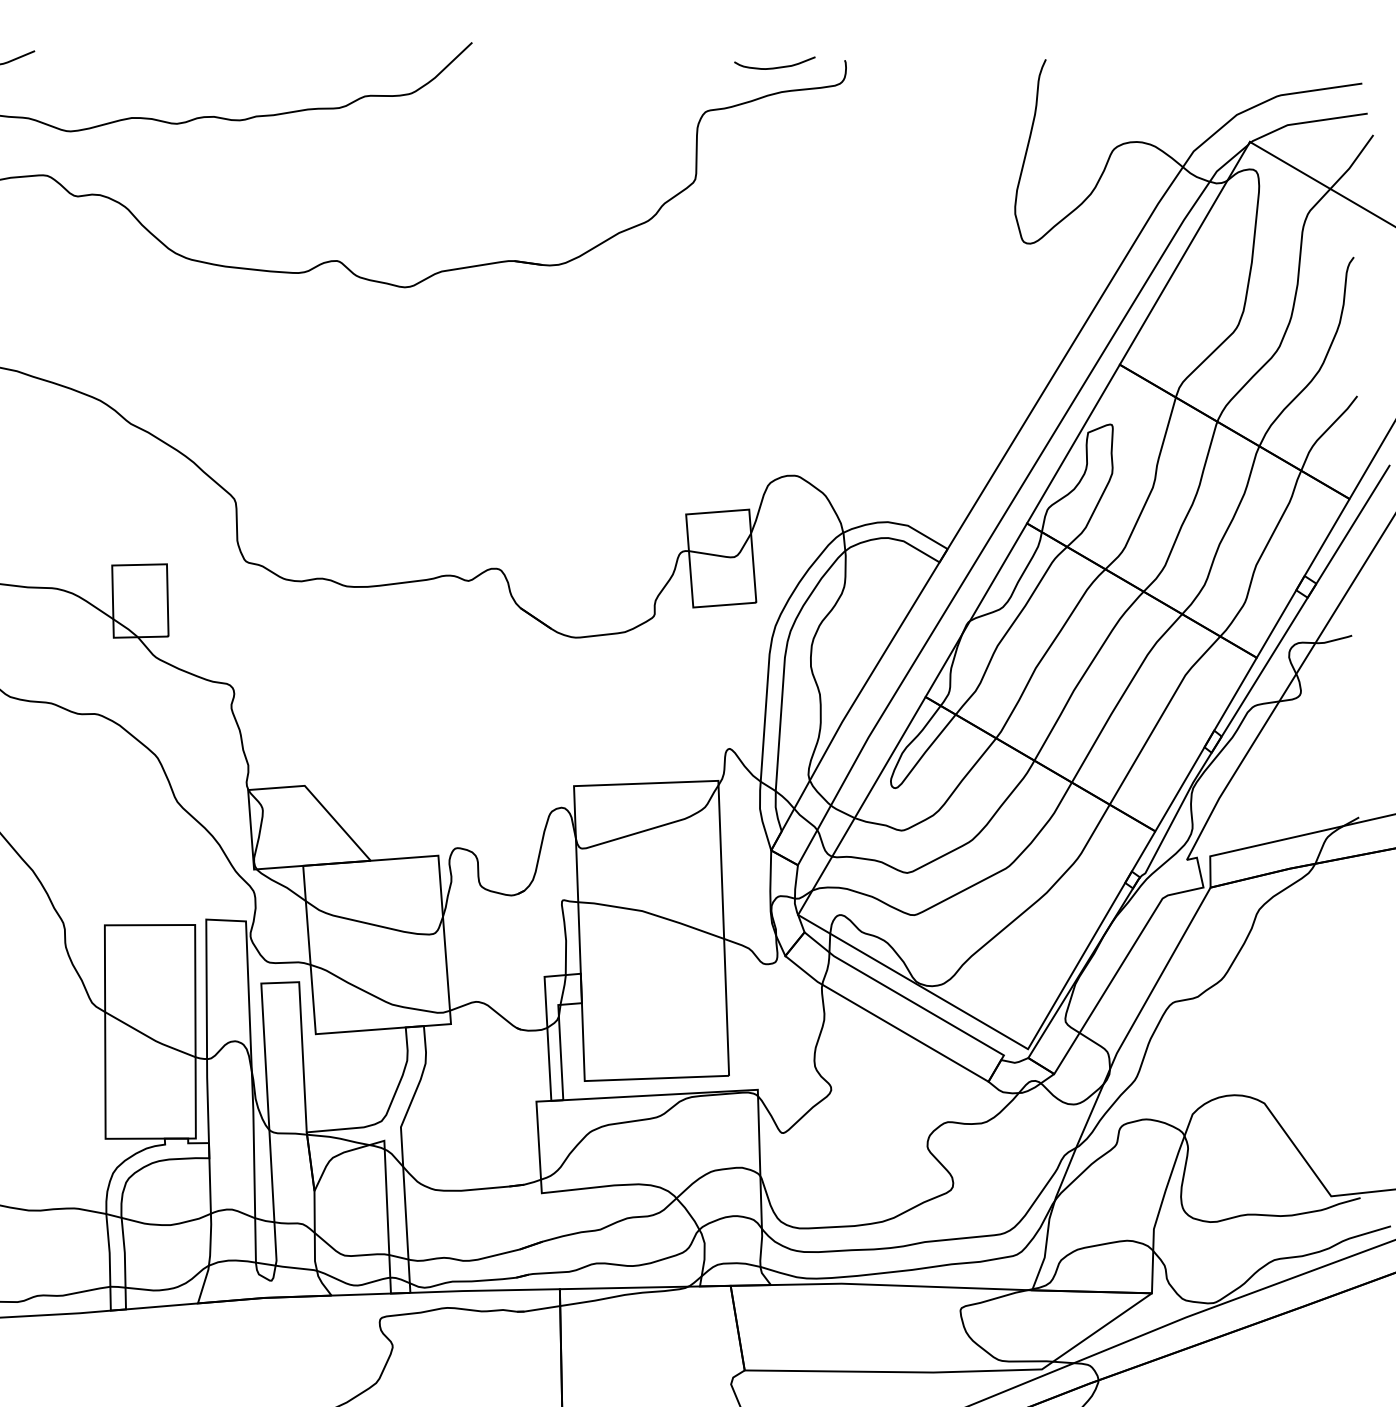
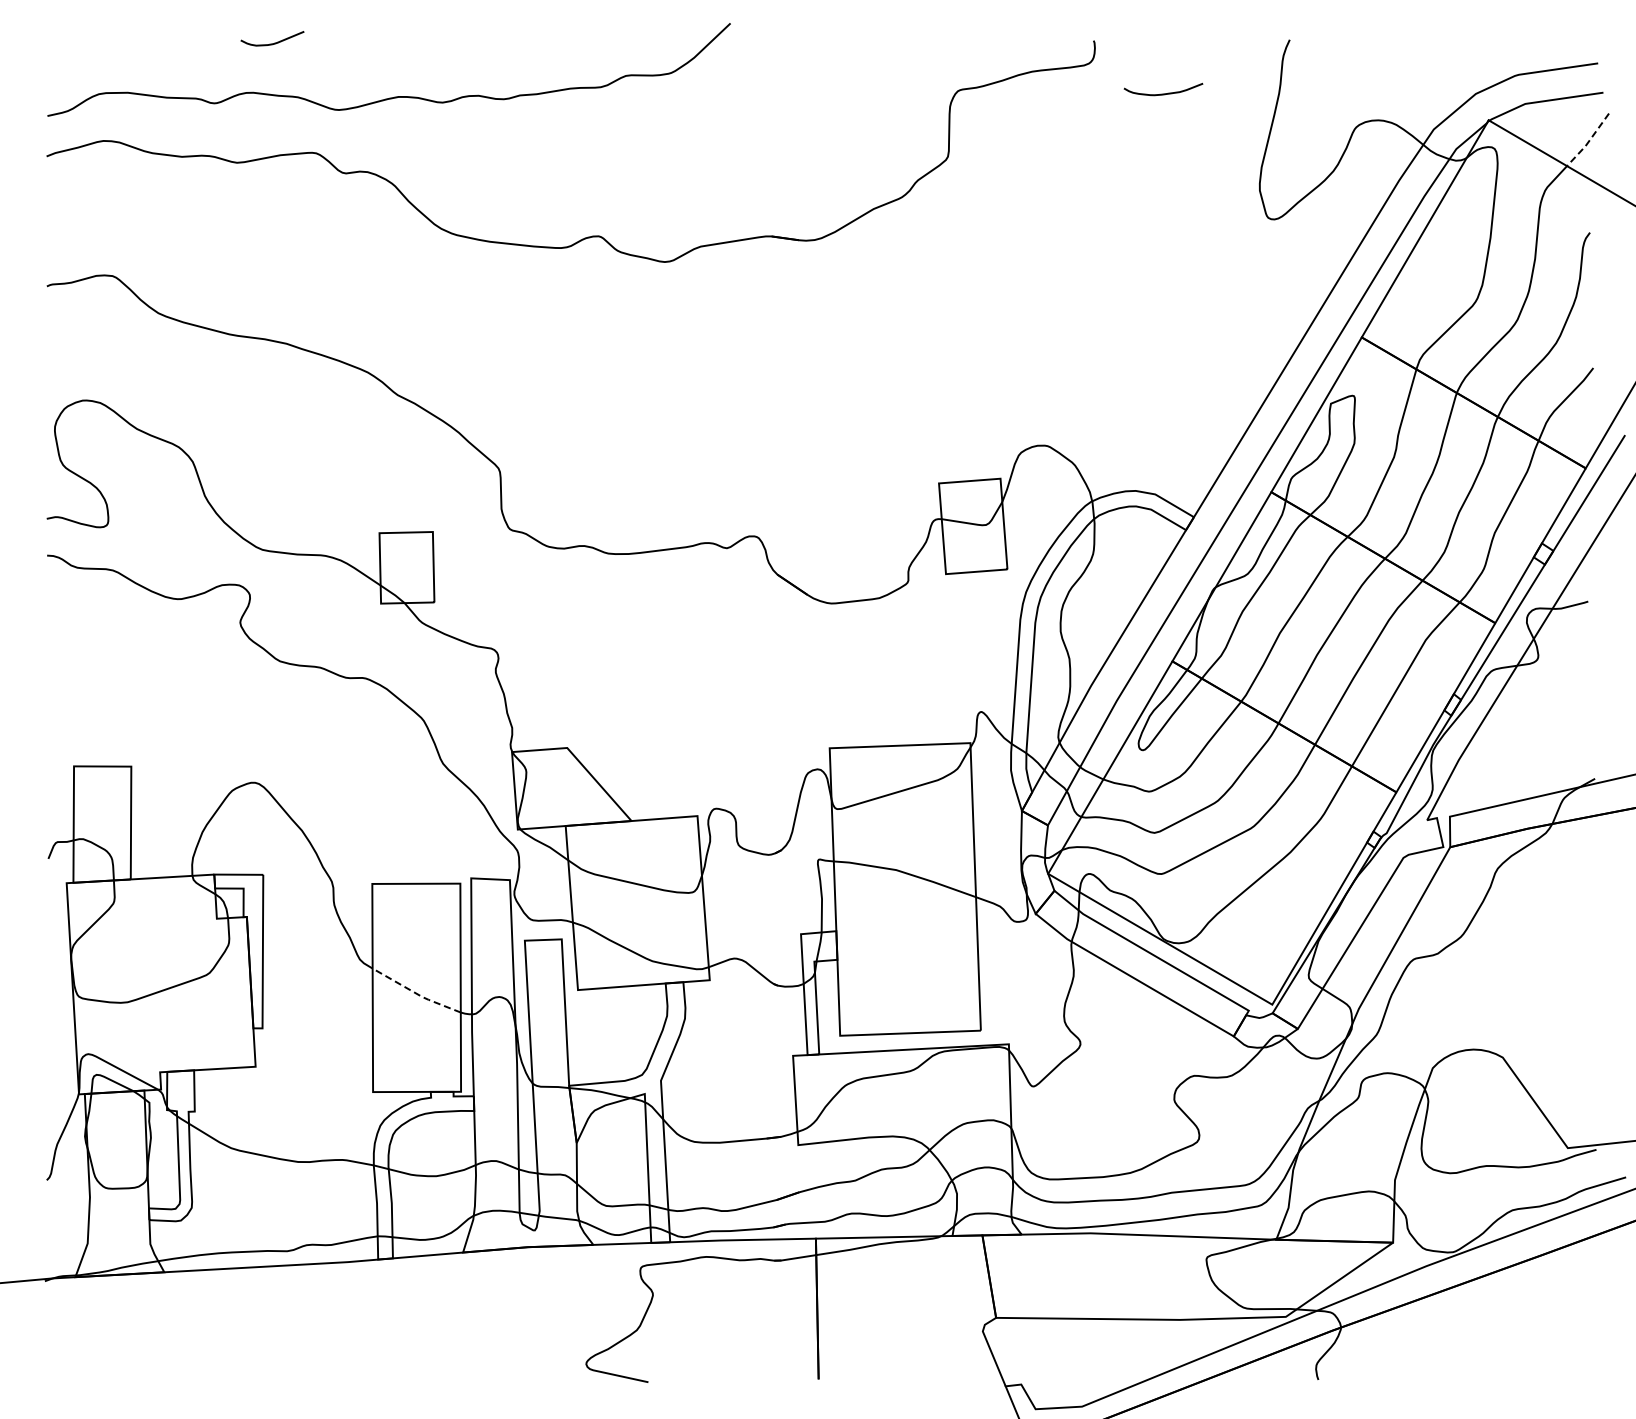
curve: (774, 67) -> (1163, 93), moved
line: (1352, 163) -> (1588, 141), solid -> dashed
line: (150, 1037) -> (416, 993), solid -> dashed

